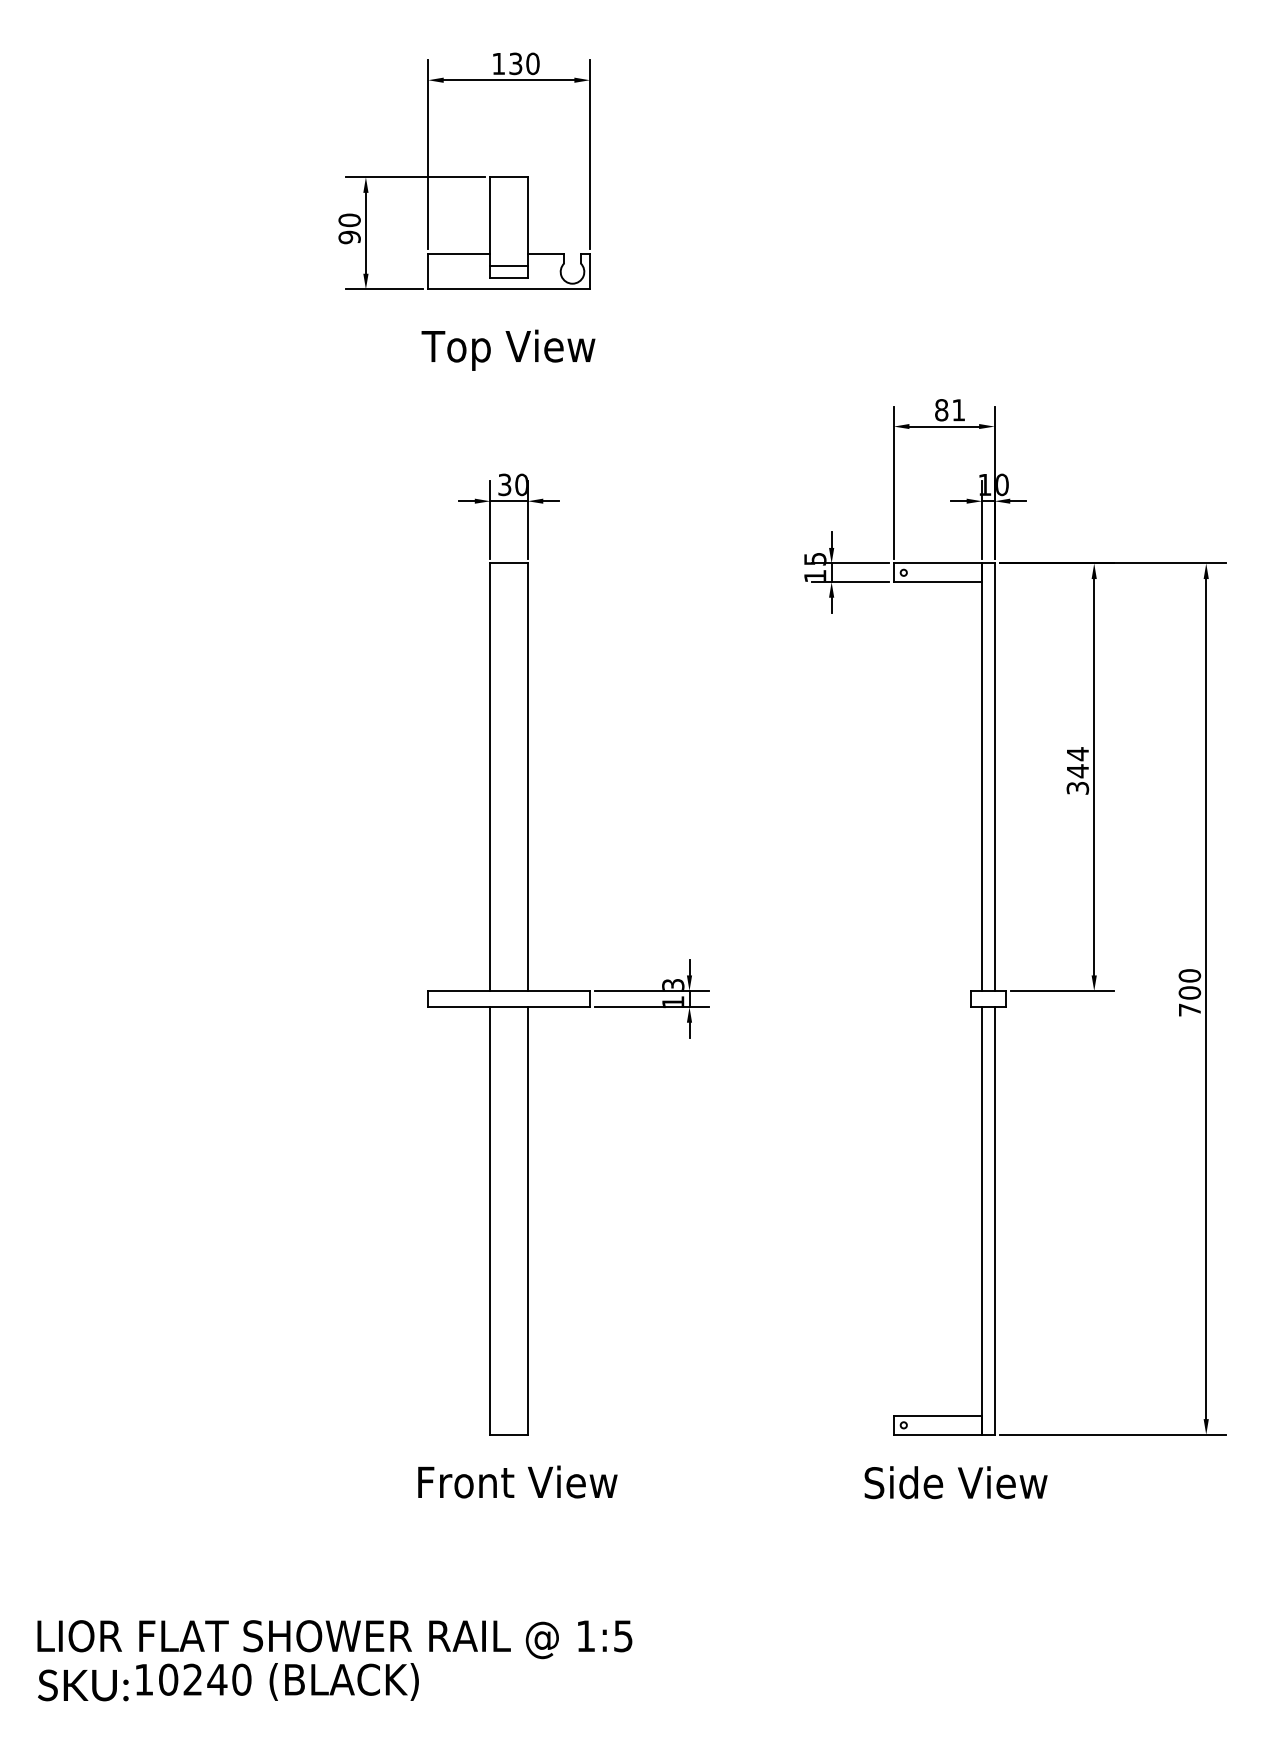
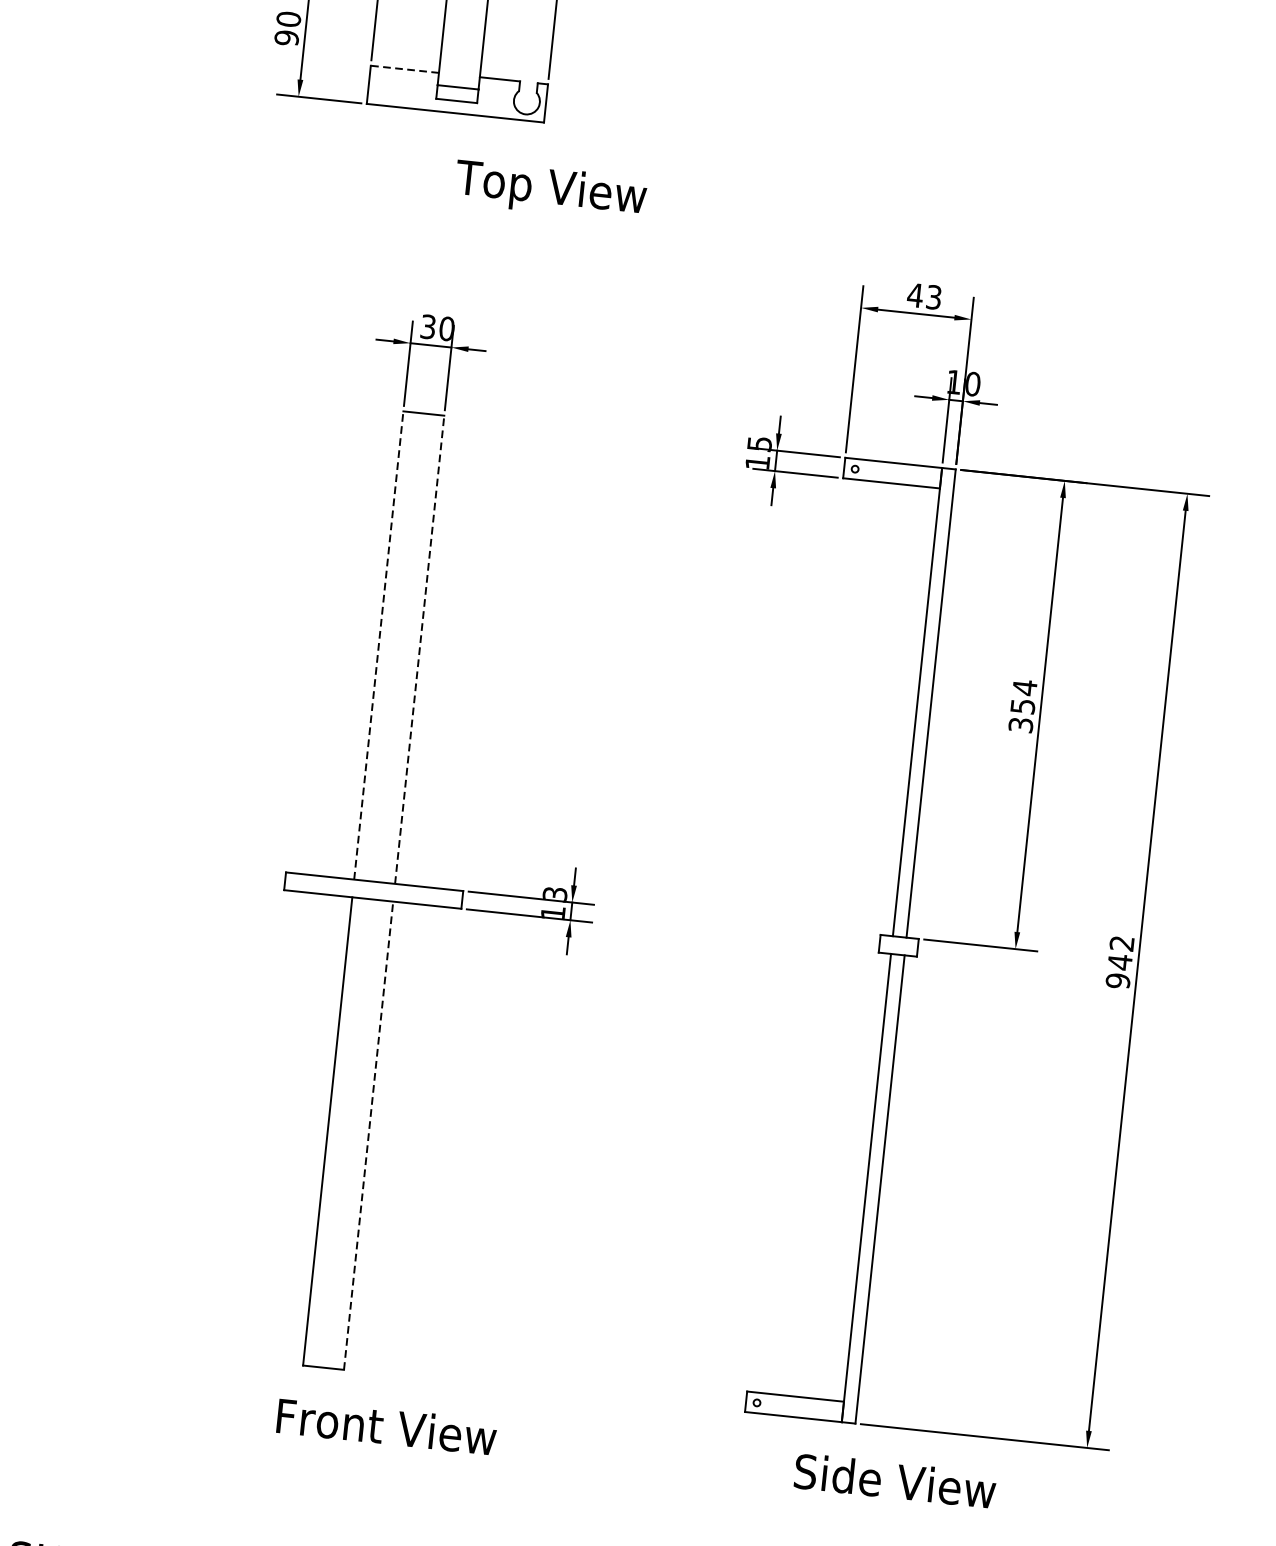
line: (458, 254) -> (404, 69), solid -> dashed
text: (508, 349) -> (550, 189), moved
text: (949, 410) -> (923, 296), 81 -> 43
text: (1078, 771) -> (1023, 706), 344 -> 354
line: (490, 777) -> (378, 645), solid -> dashed
line: (527, 777) -> (419, 650), solid -> dashed
text: (1189, 992) -> (1119, 961), 700 -> 942
line: (527, 1220) -> (368, 1135), solid -> dashed
text: (517, 1481) -> (386, 1426), moved
text: (955, 1482) -> (894, 1480), moved

